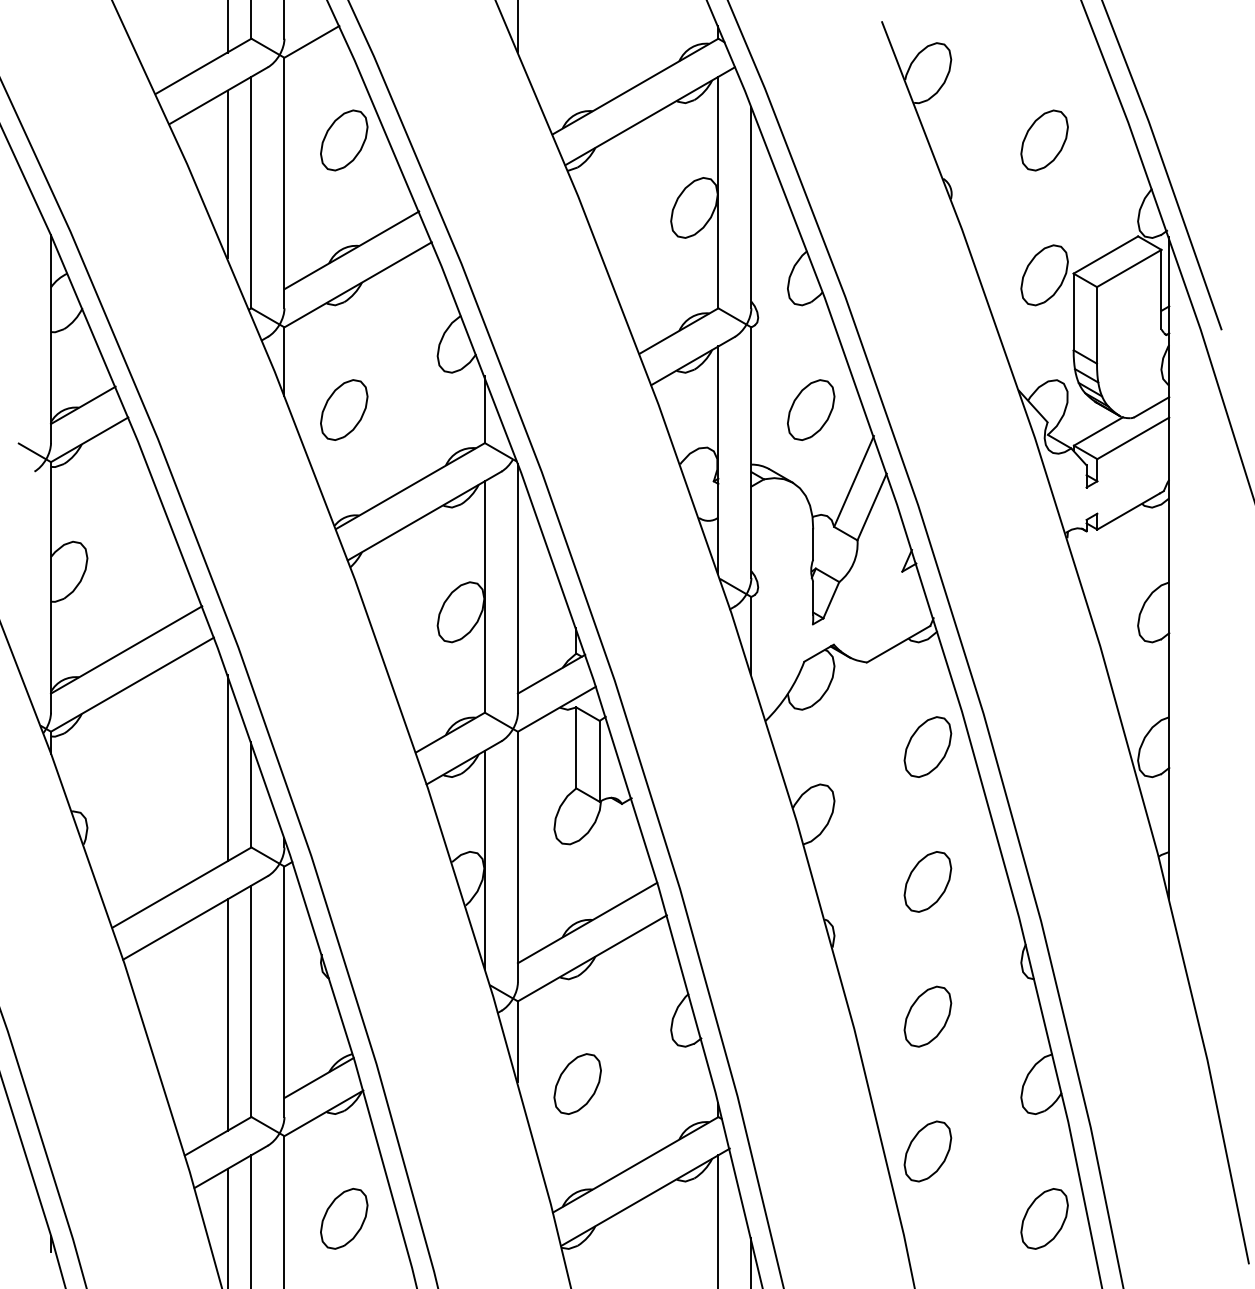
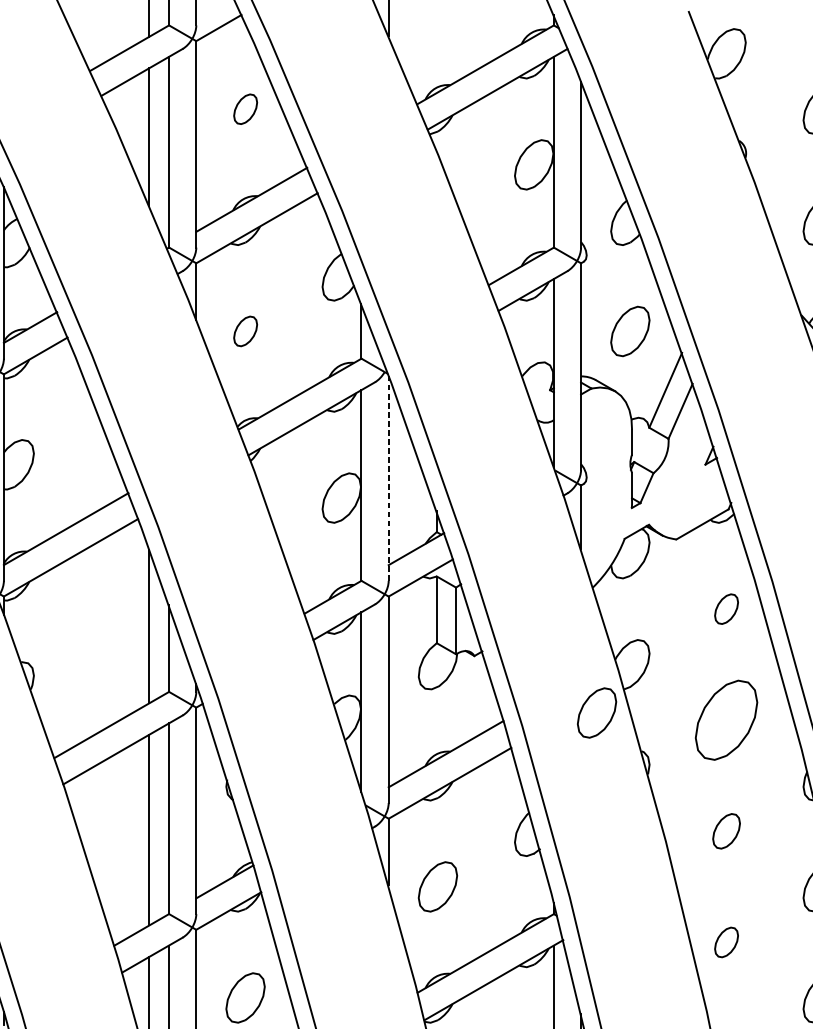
part: (344, 140) -> (245, 109), size x0.6
part: (344, 409) -> (245, 330), size x0.6
line: (517, 587) -> (388, 477), solid -> dashed
part: (927, 746) -> (726, 608), size x0.6
part: (770, 872) -> (596, 712), added
part: (927, 881) -> (726, 719), size x1.6
part: (927, 1016) -> (726, 831), size x0.7
part: (927, 1151) -> (726, 942), size x0.6

